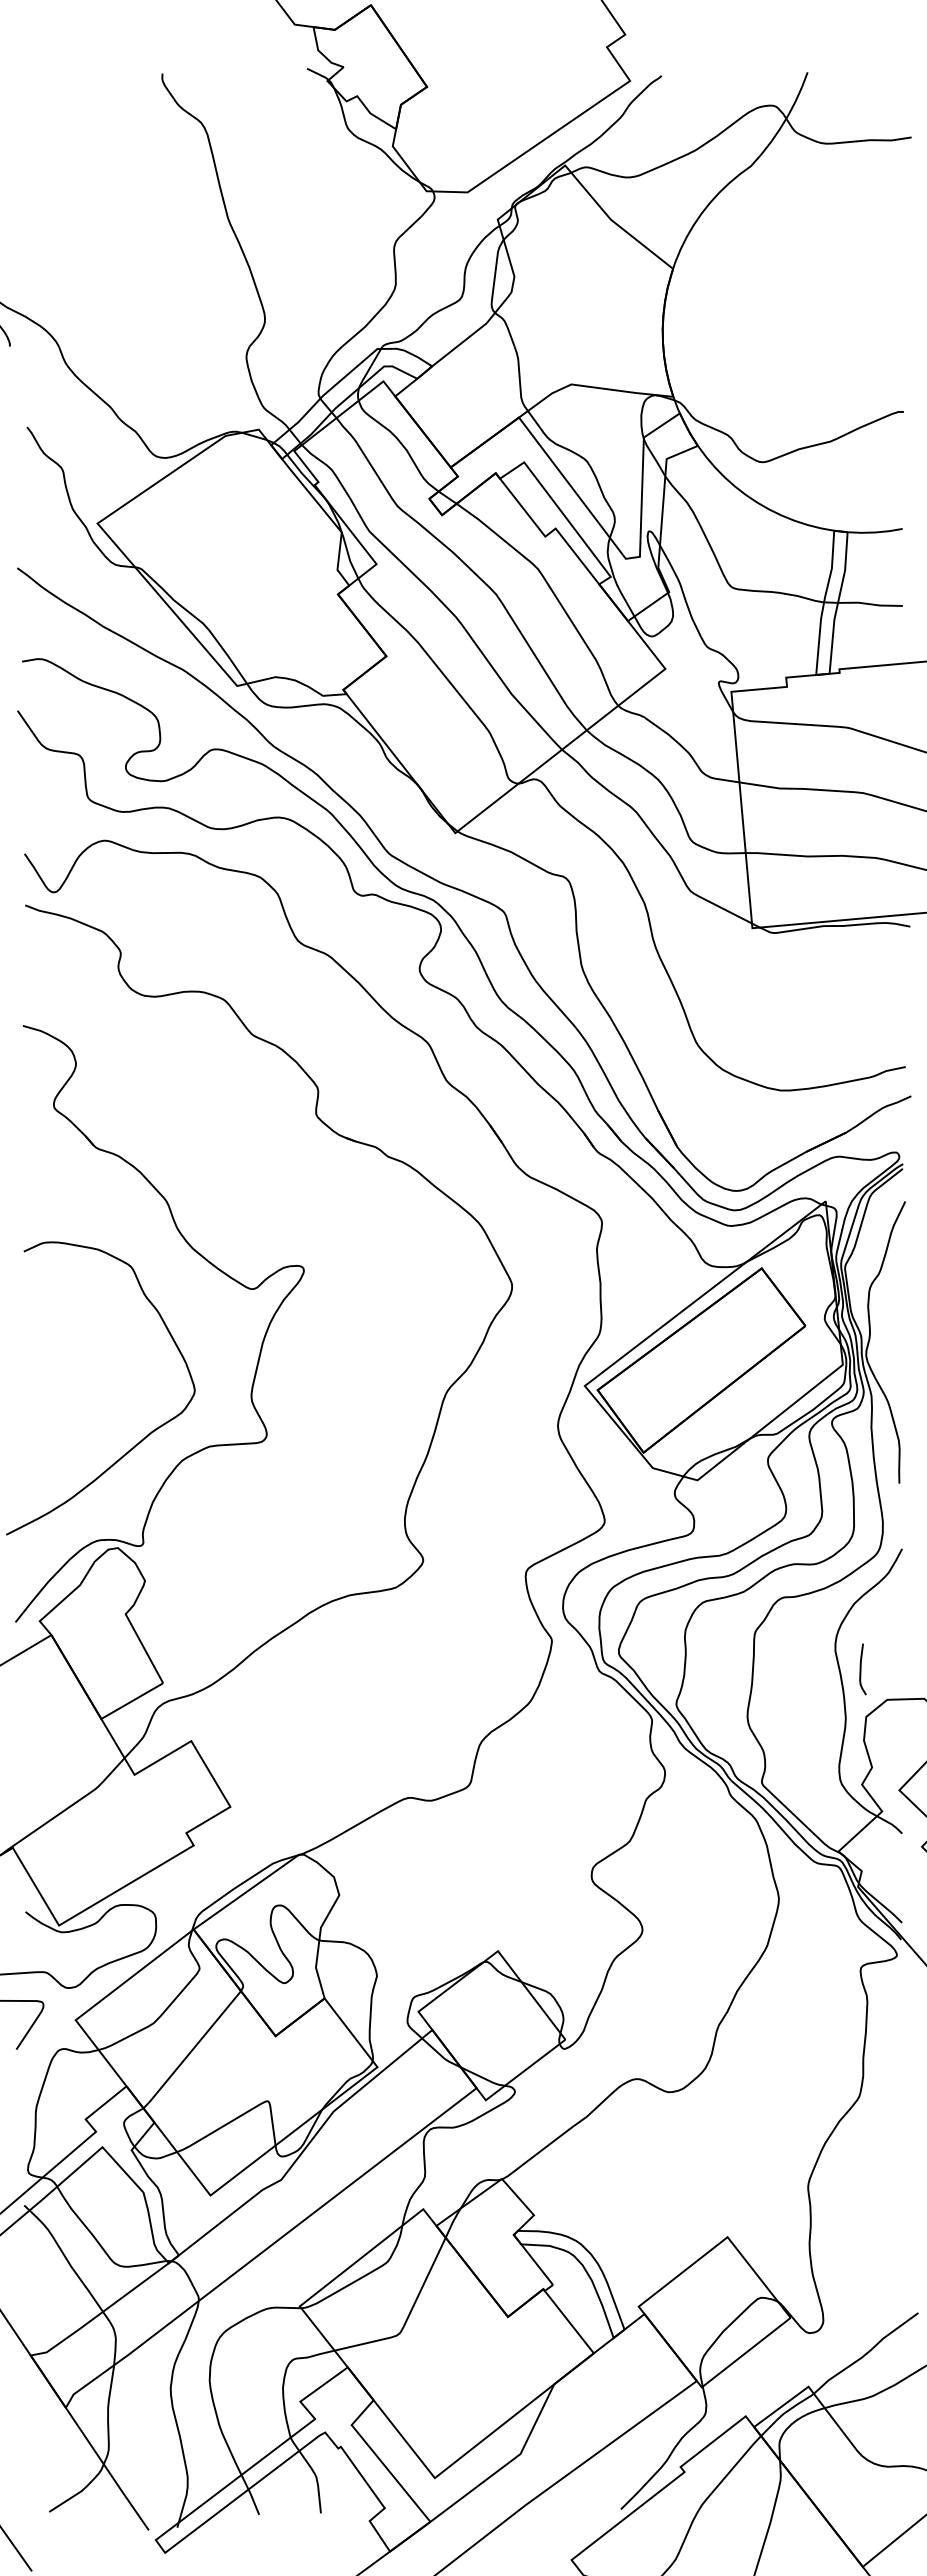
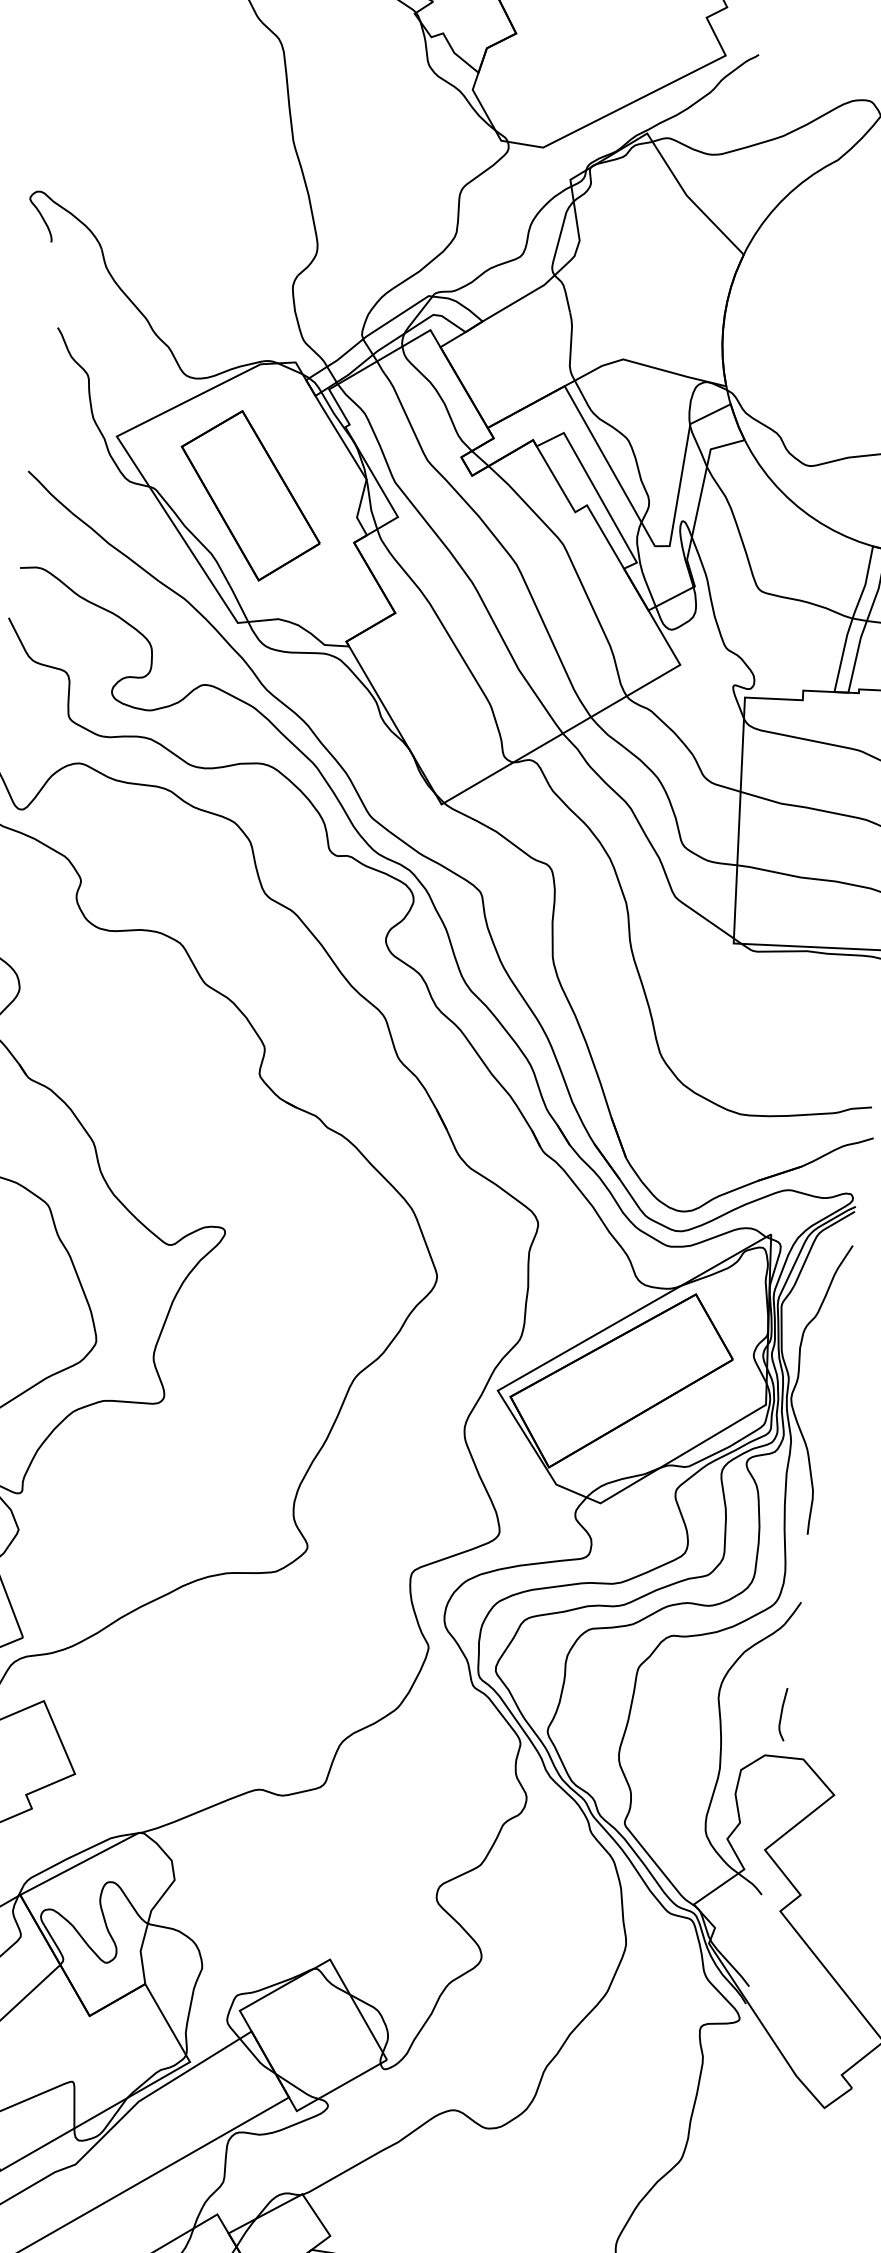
part: (232, 562) -> (250, 495), added
curve: (861, 1669) -> (782, 1714), moved

